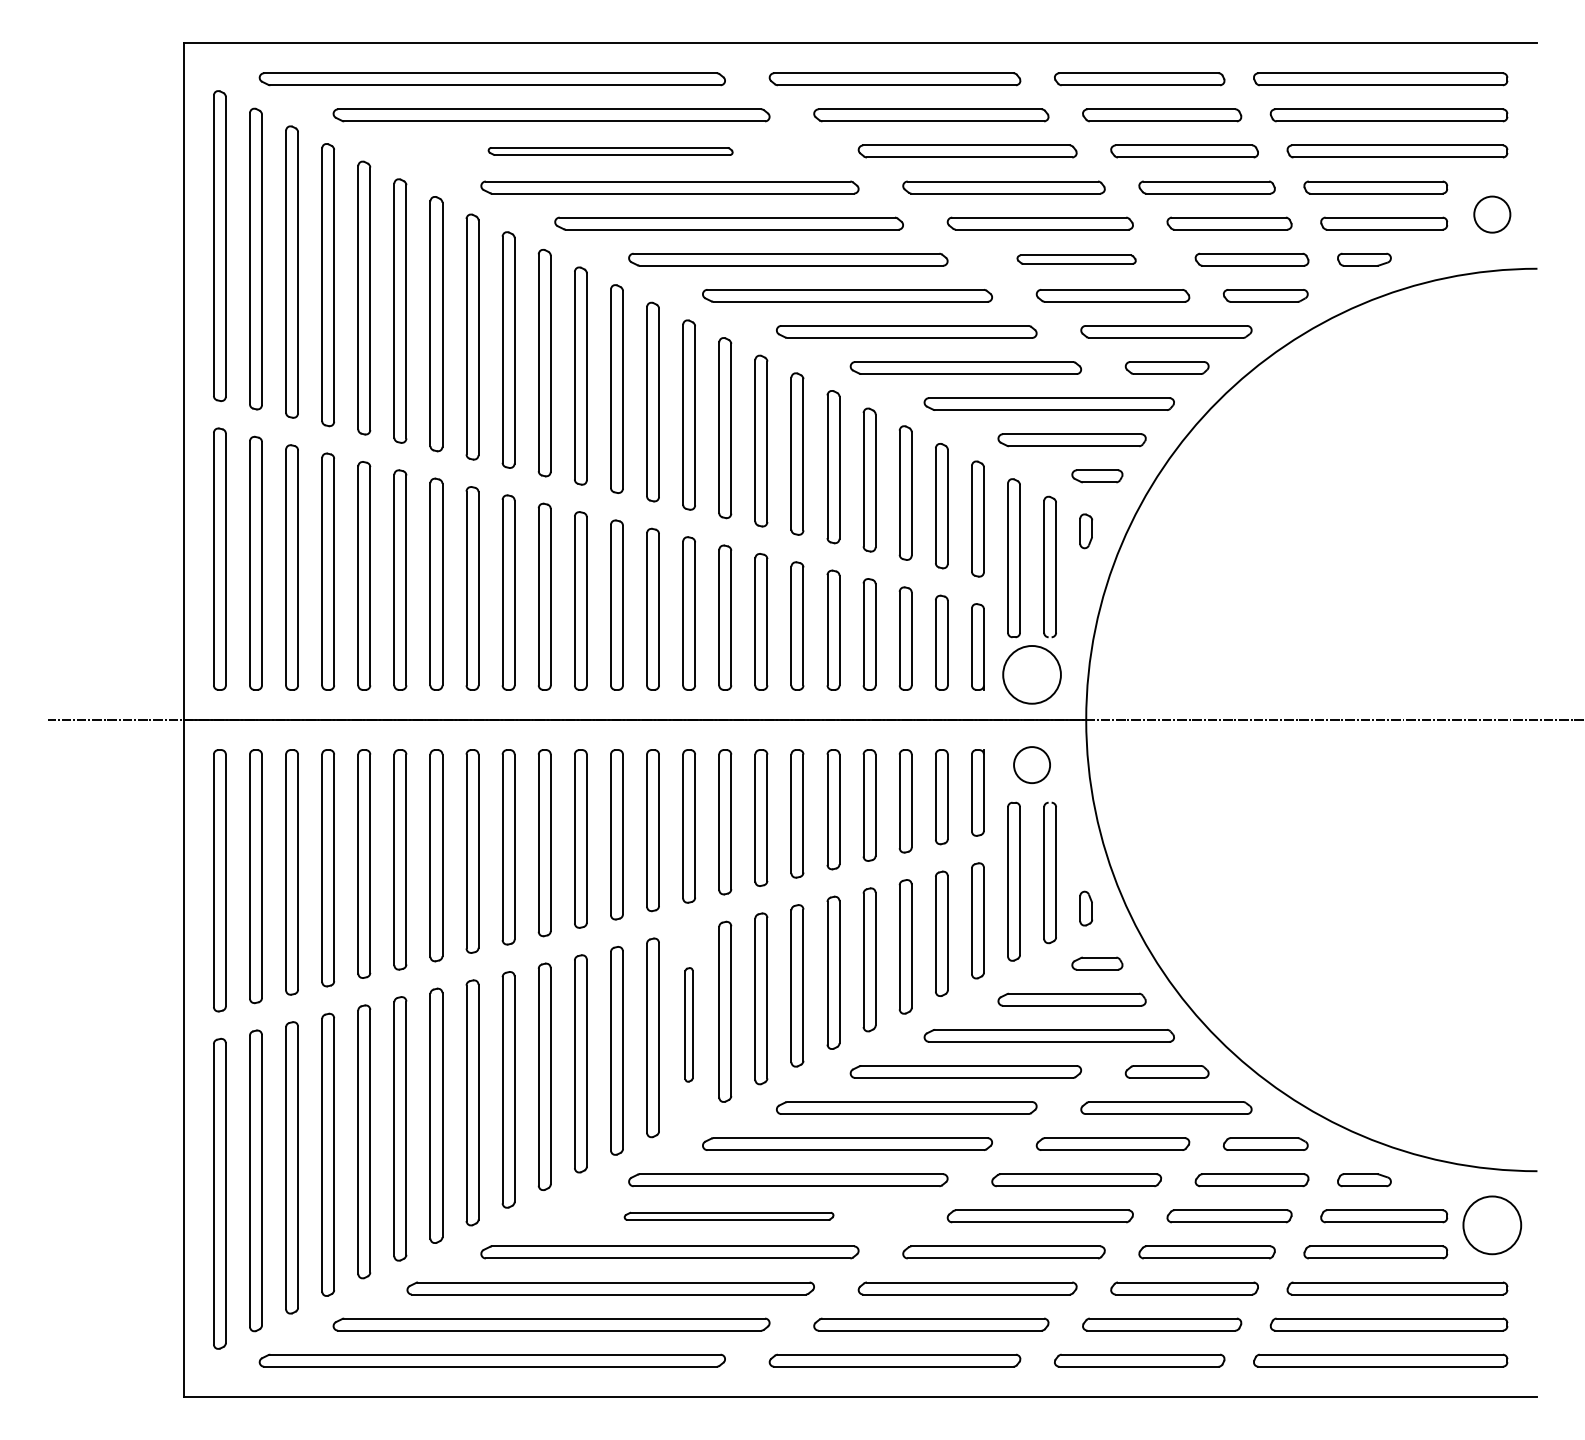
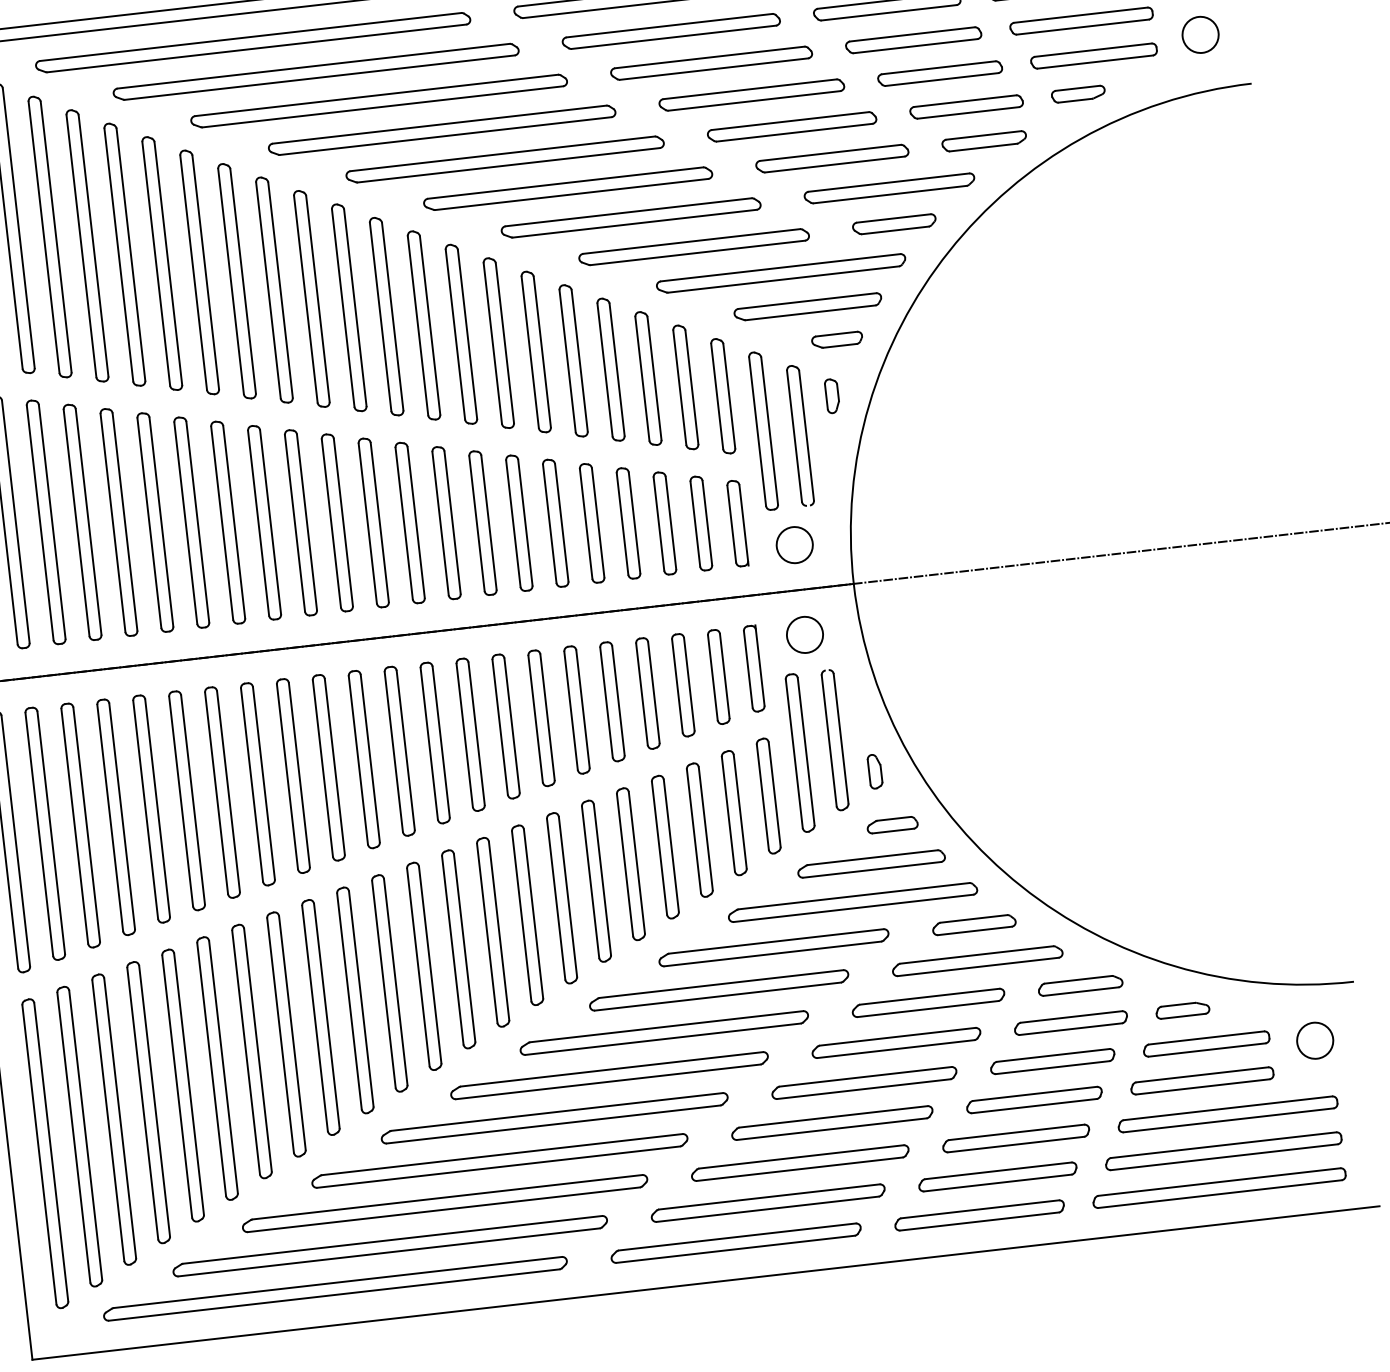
part: (610, 151) -> (315, 72), size x1.67
part: (1076, 259) -> (791, 126), size x1.43
circle: (1032, 674) -> (795, 544), size x0.62
part: (688, 1024) -> (492, 932), size x1.67
part: (728, 1216) -> (554, 1118), size x1.67
circle: (1492, 1225) -> (1315, 1040), size x0.62

